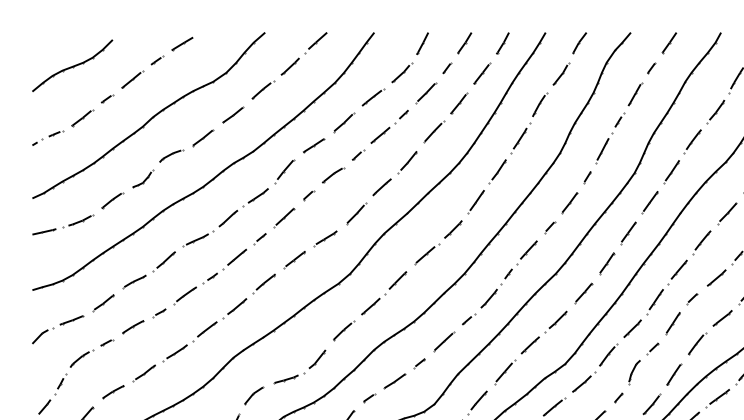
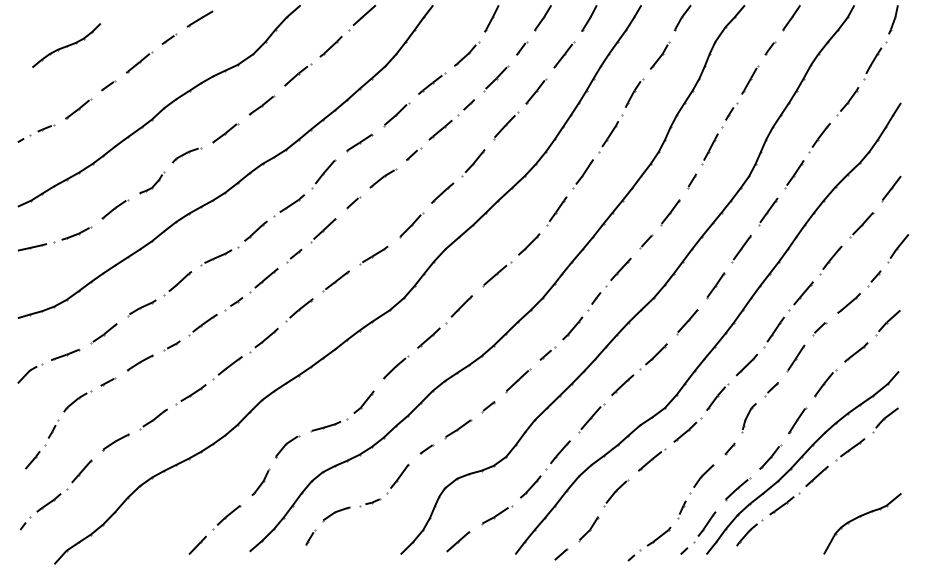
part: (72, 65) -> (66, 45), size x0.7

